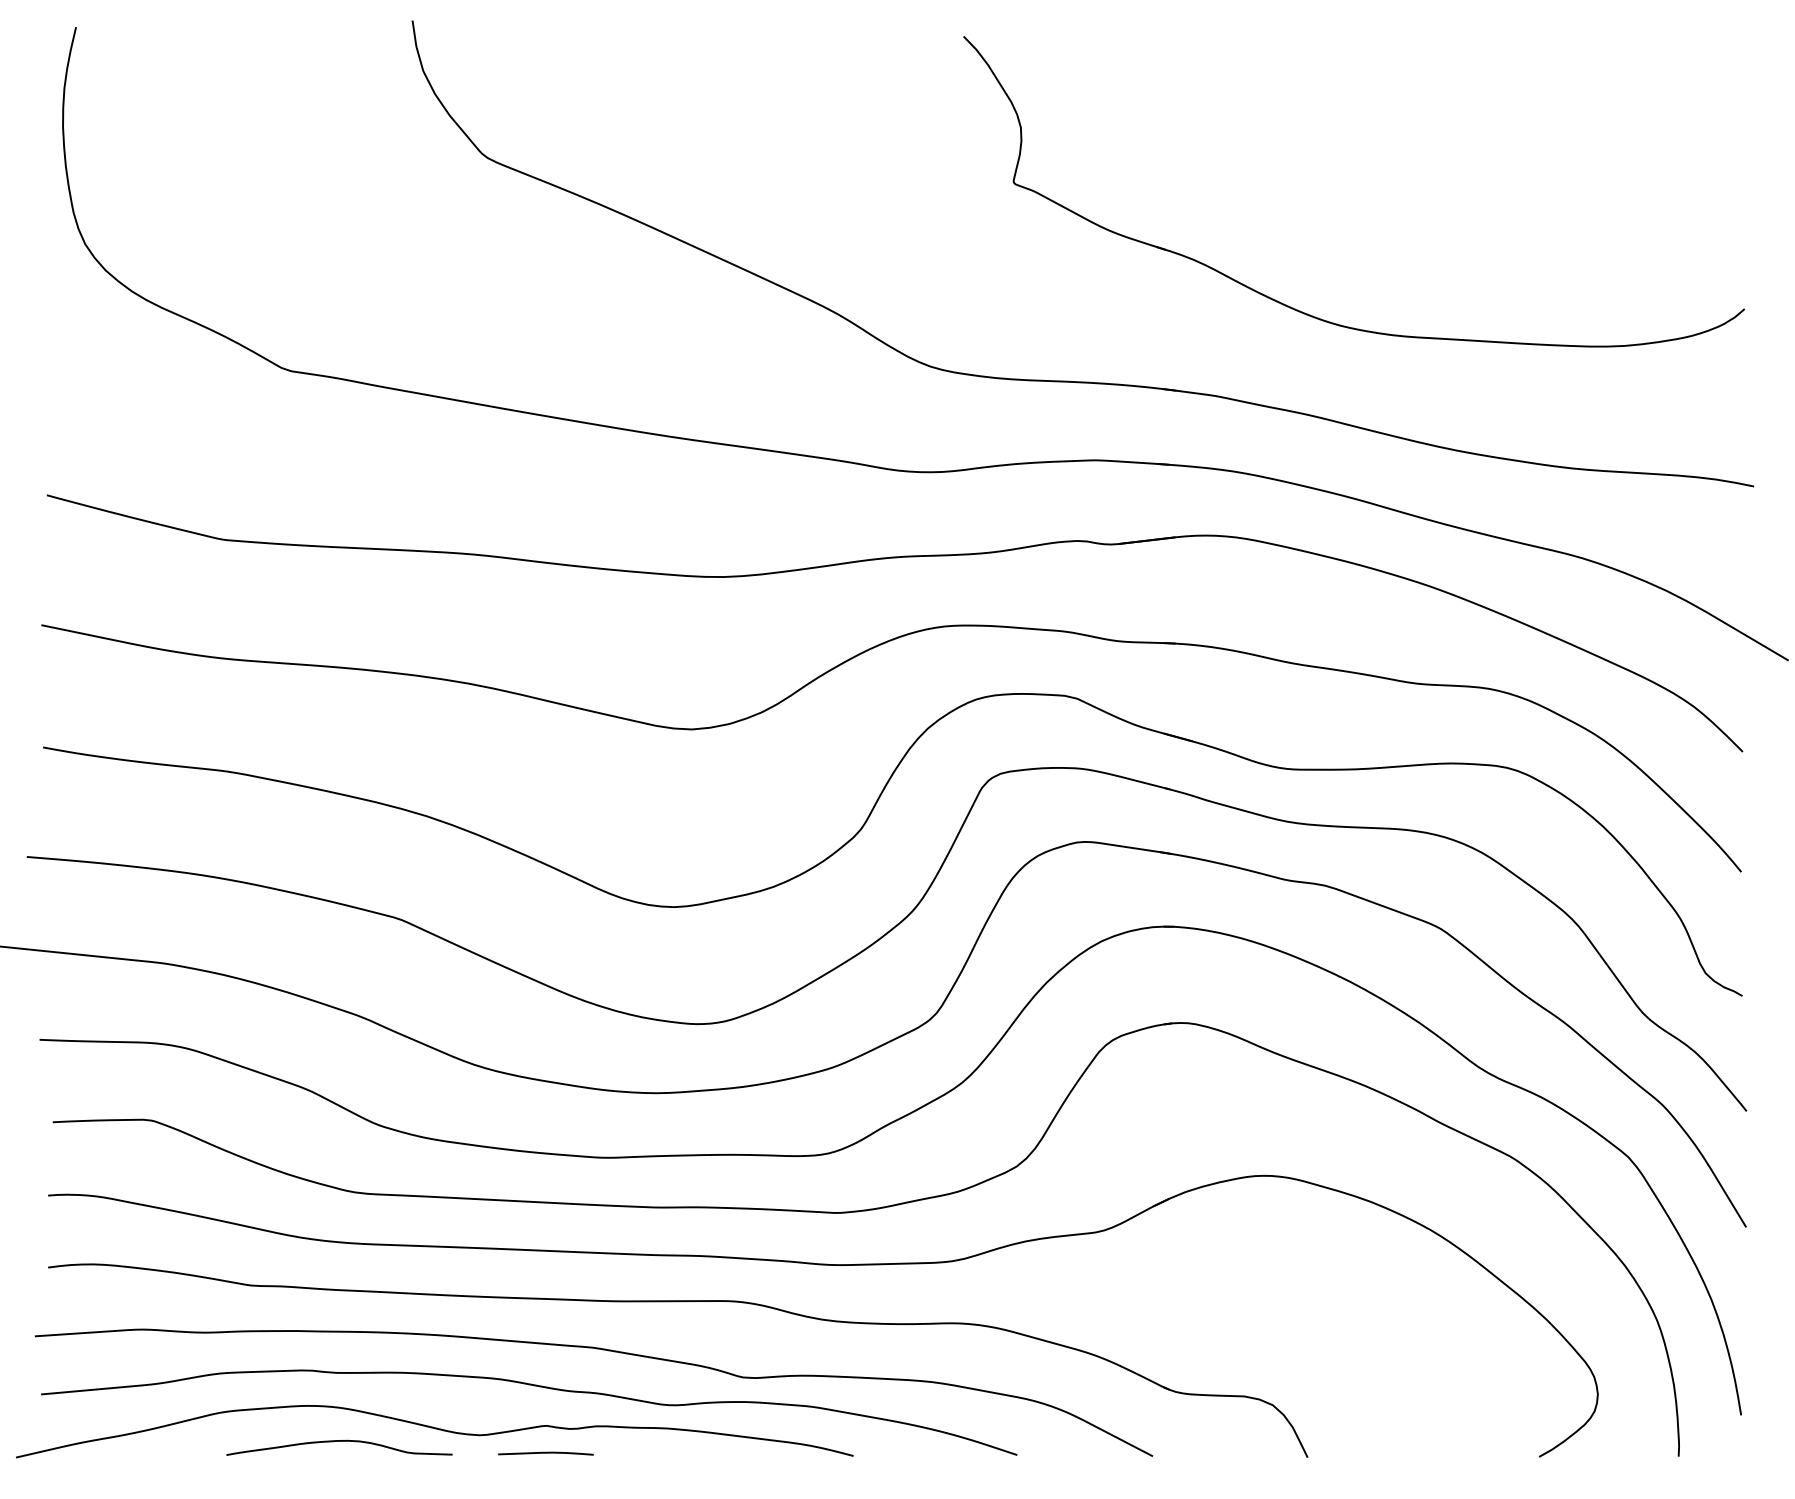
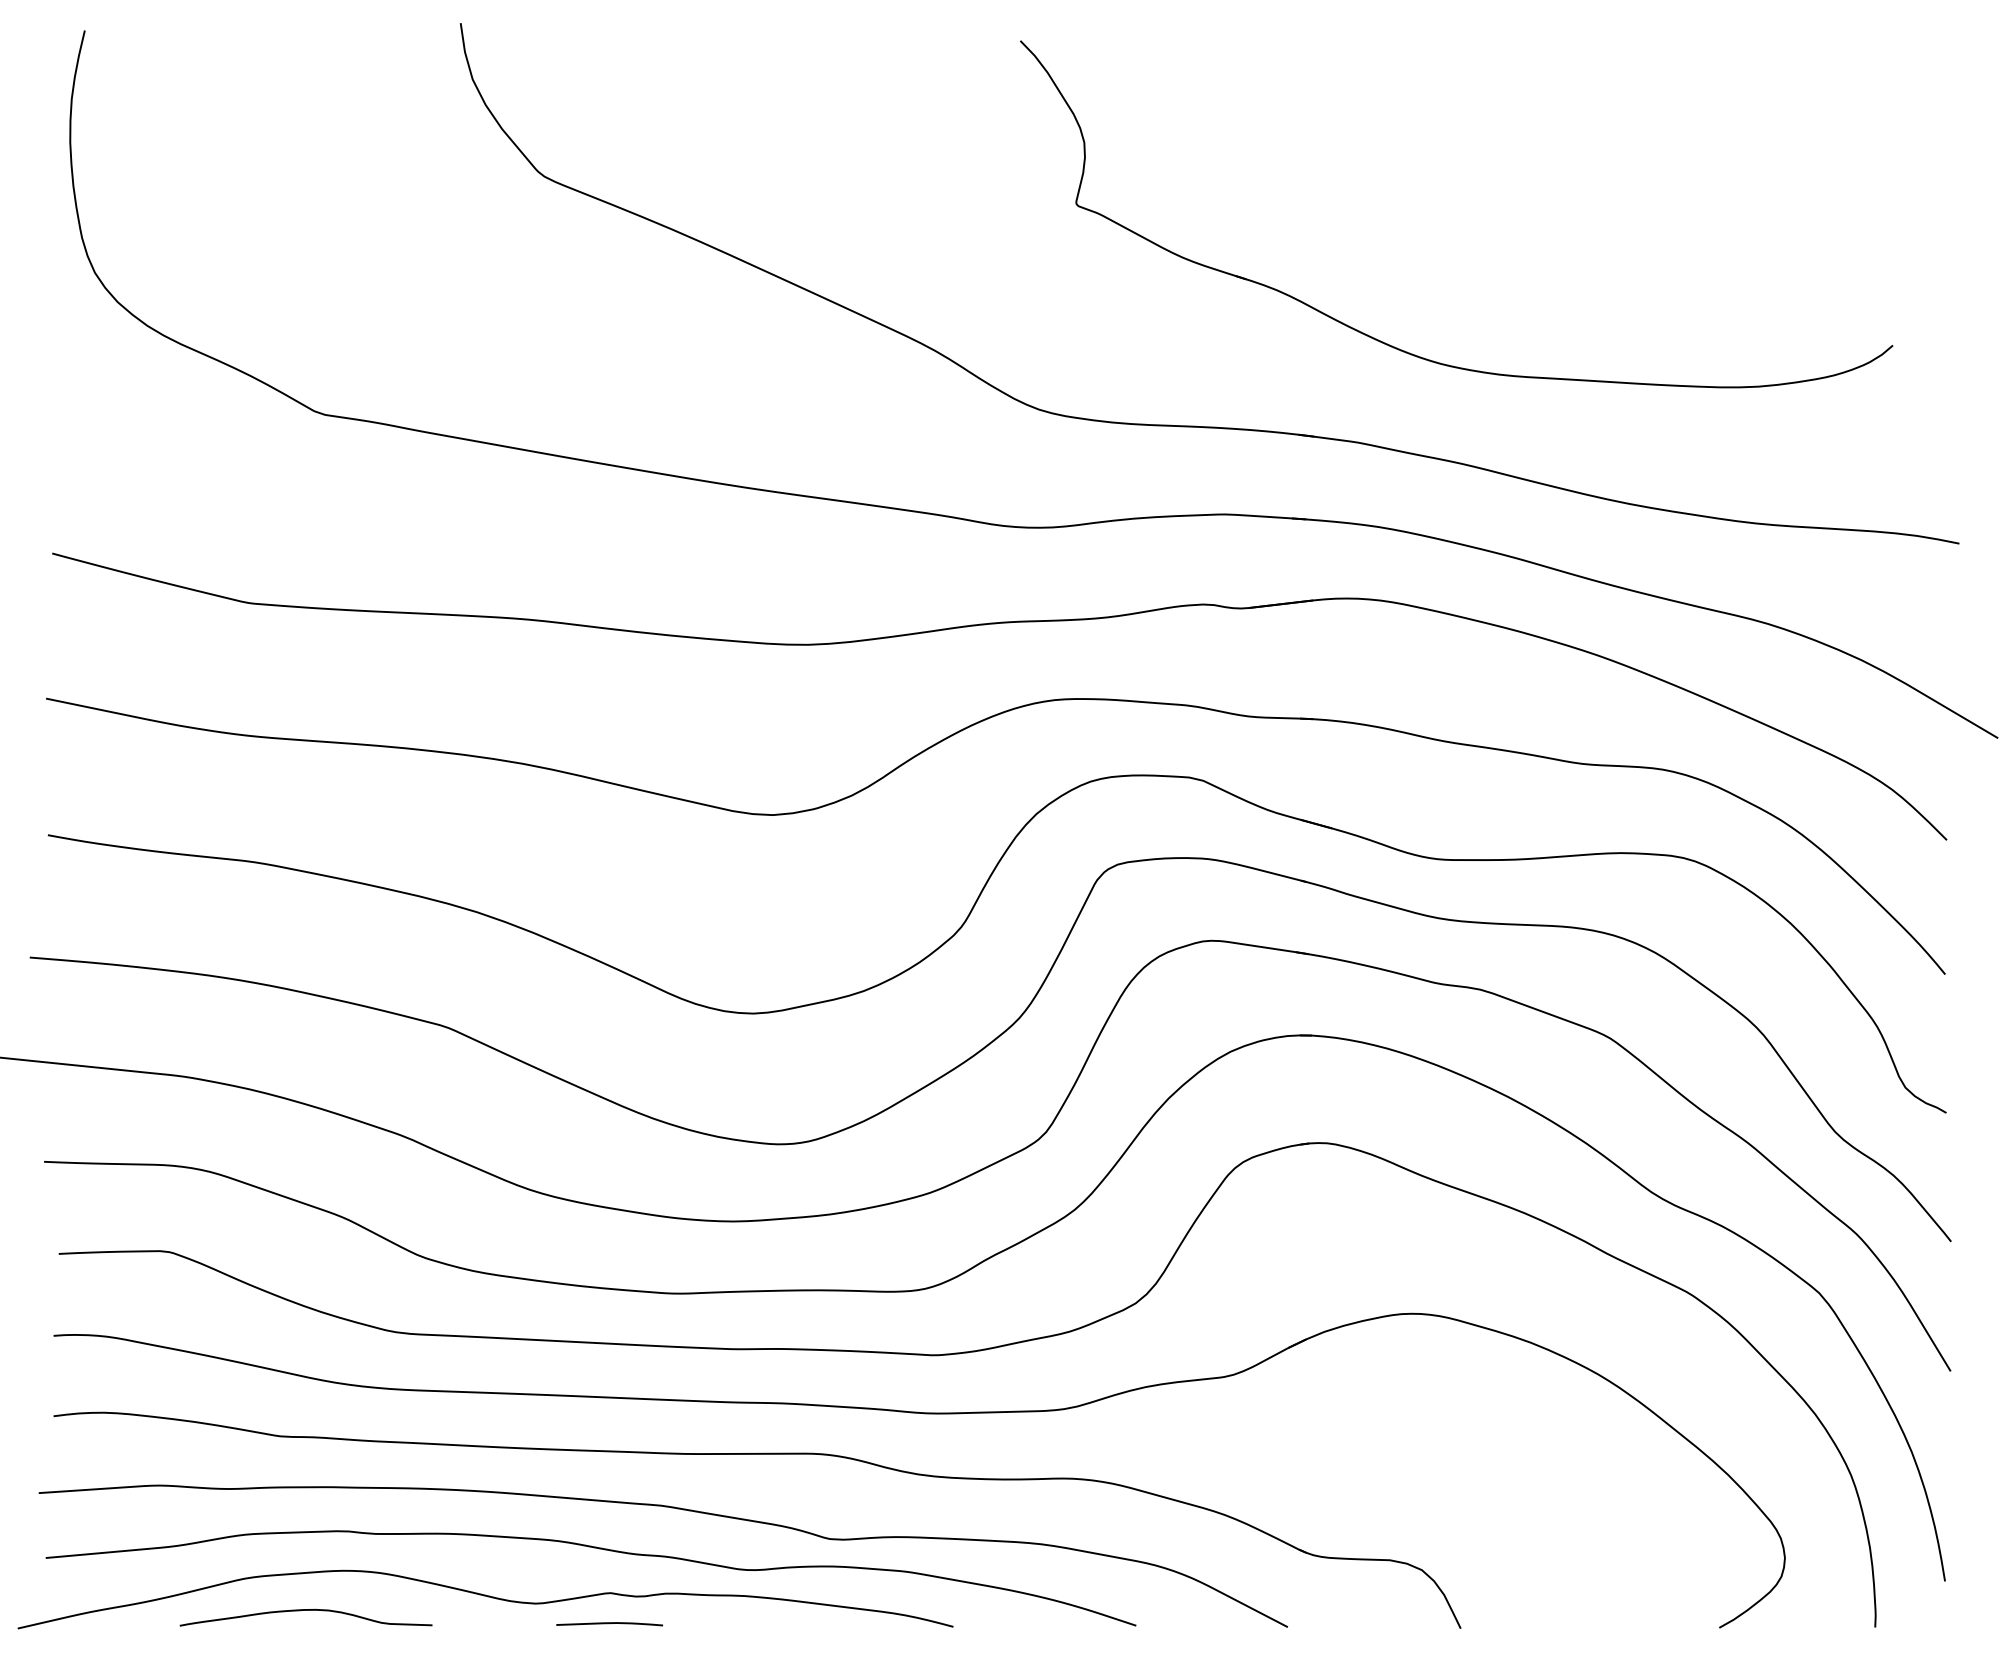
part: (1301, 310) -> (1397, 347), moved
curve: (338, 1441) -> (305, 1610), moved

